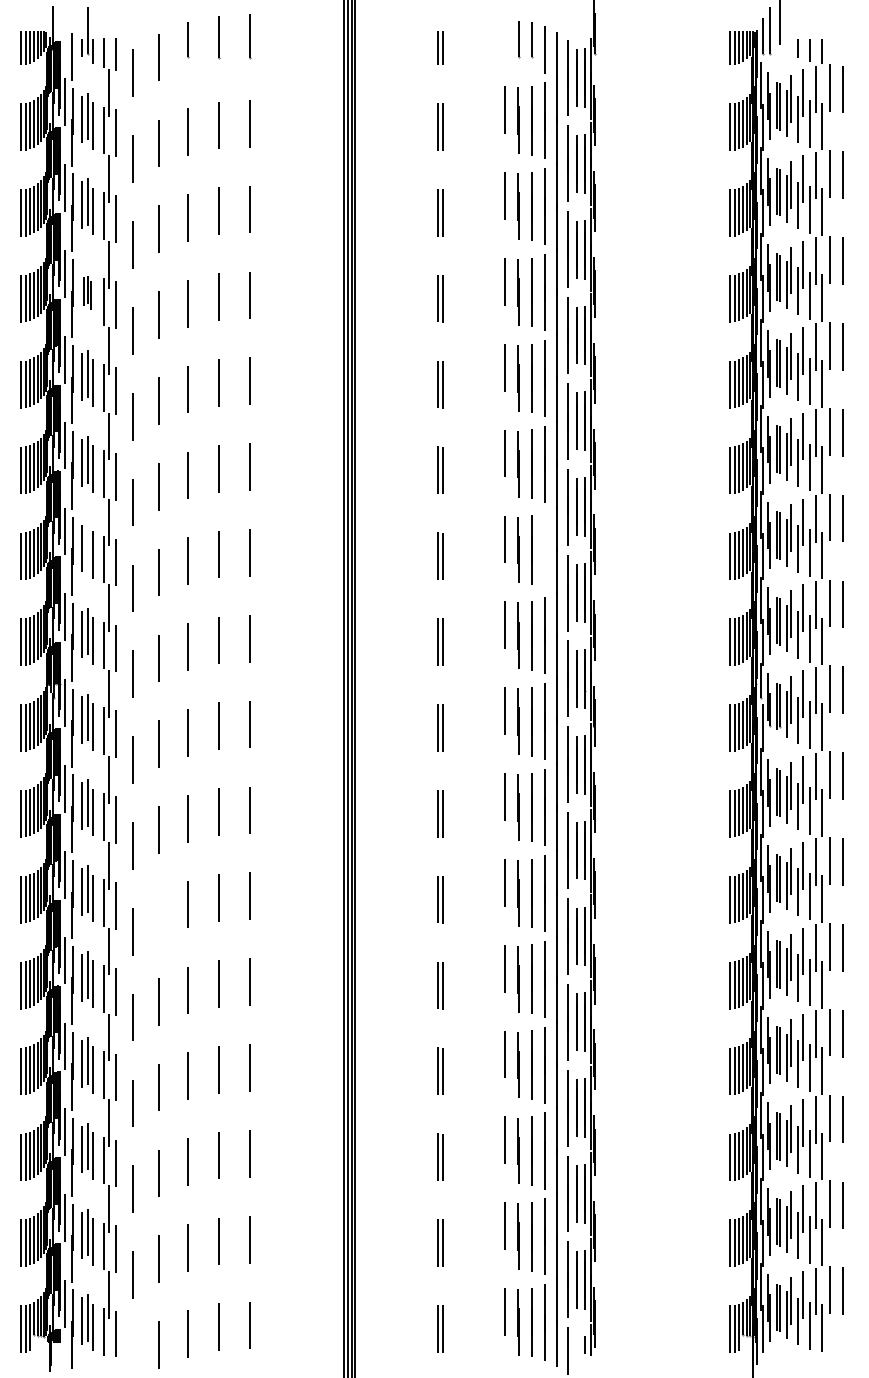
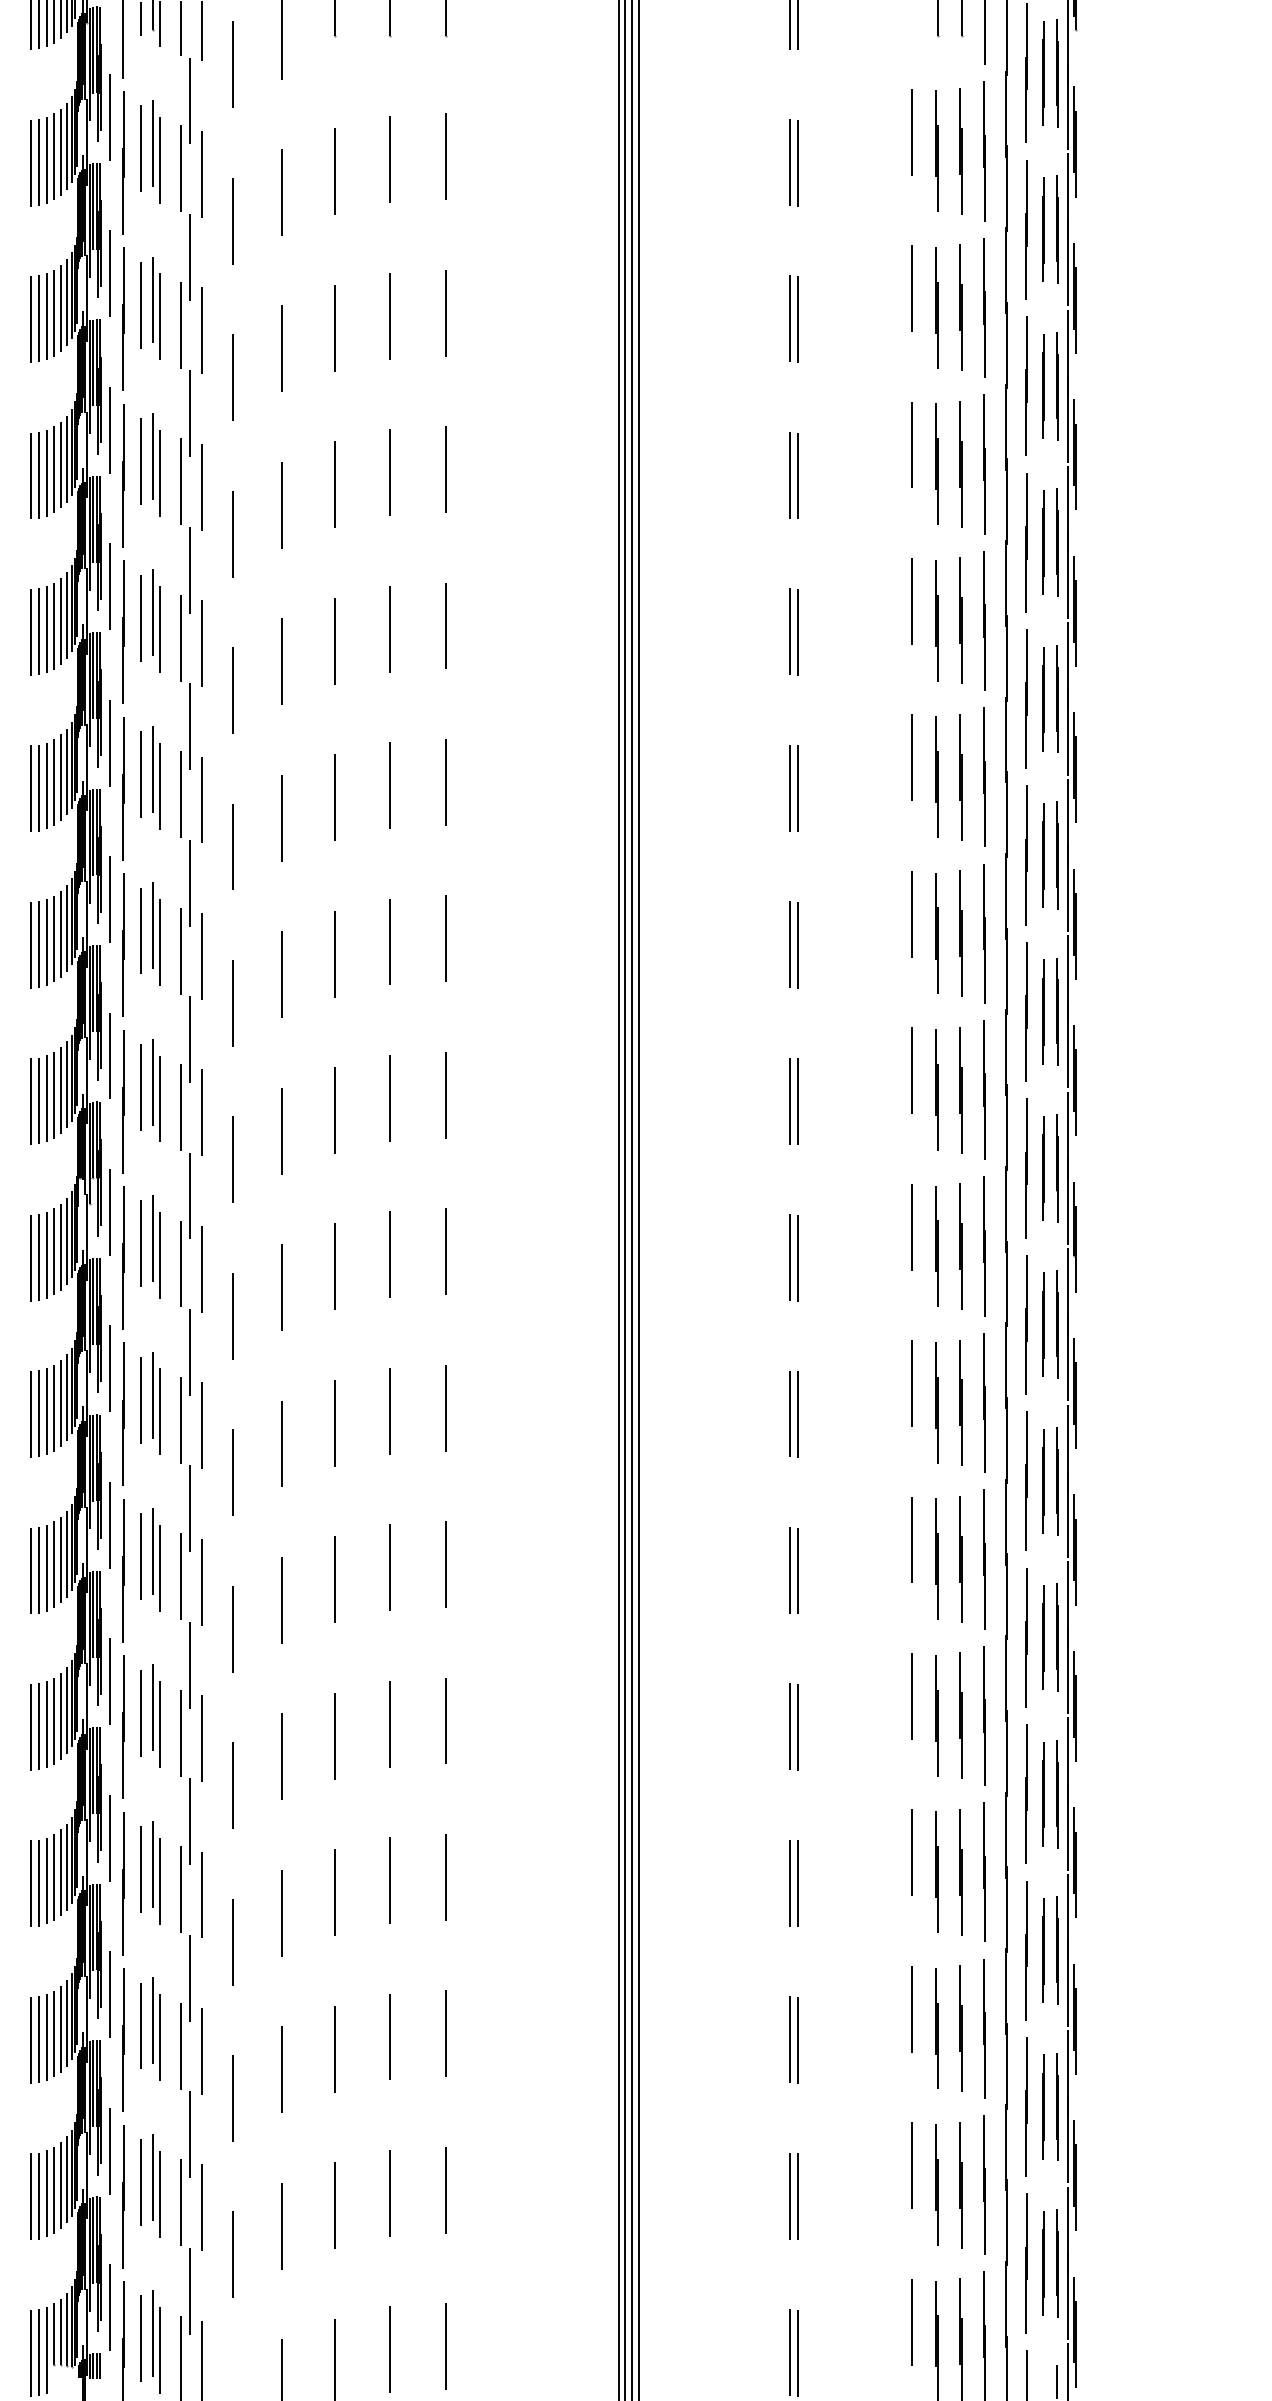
part: (87, 292) -> (150, 464), size x1.67
line: (88, 545) -> (152, 925), added
line: (544, 550) -> (983, 934), added
line: (159, 915) -> (282, 1599), added

